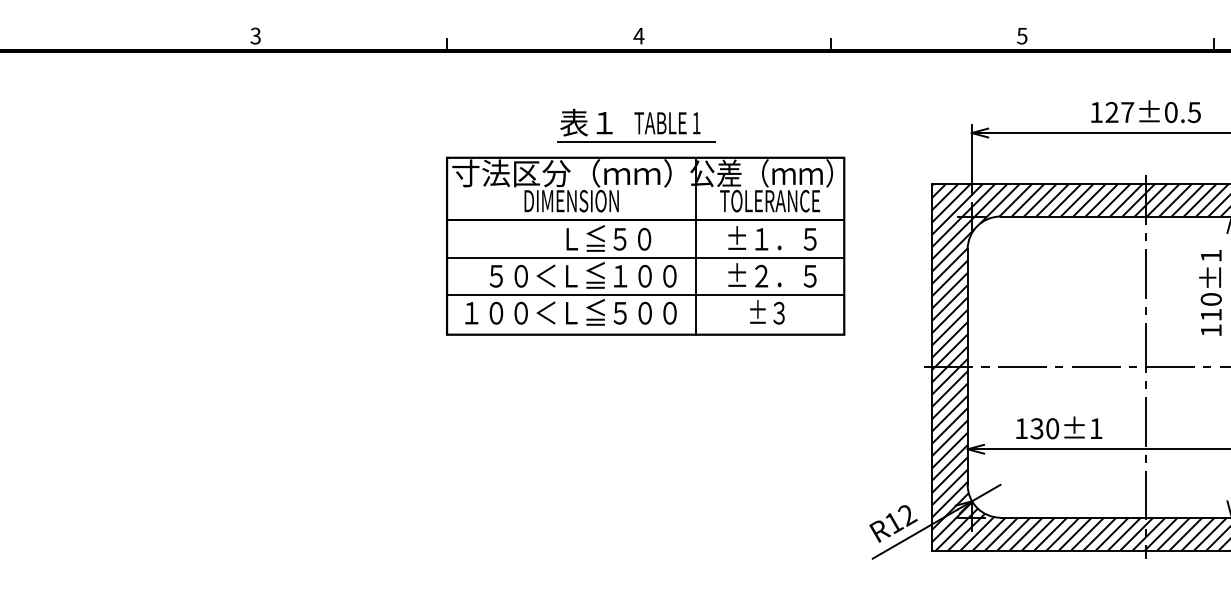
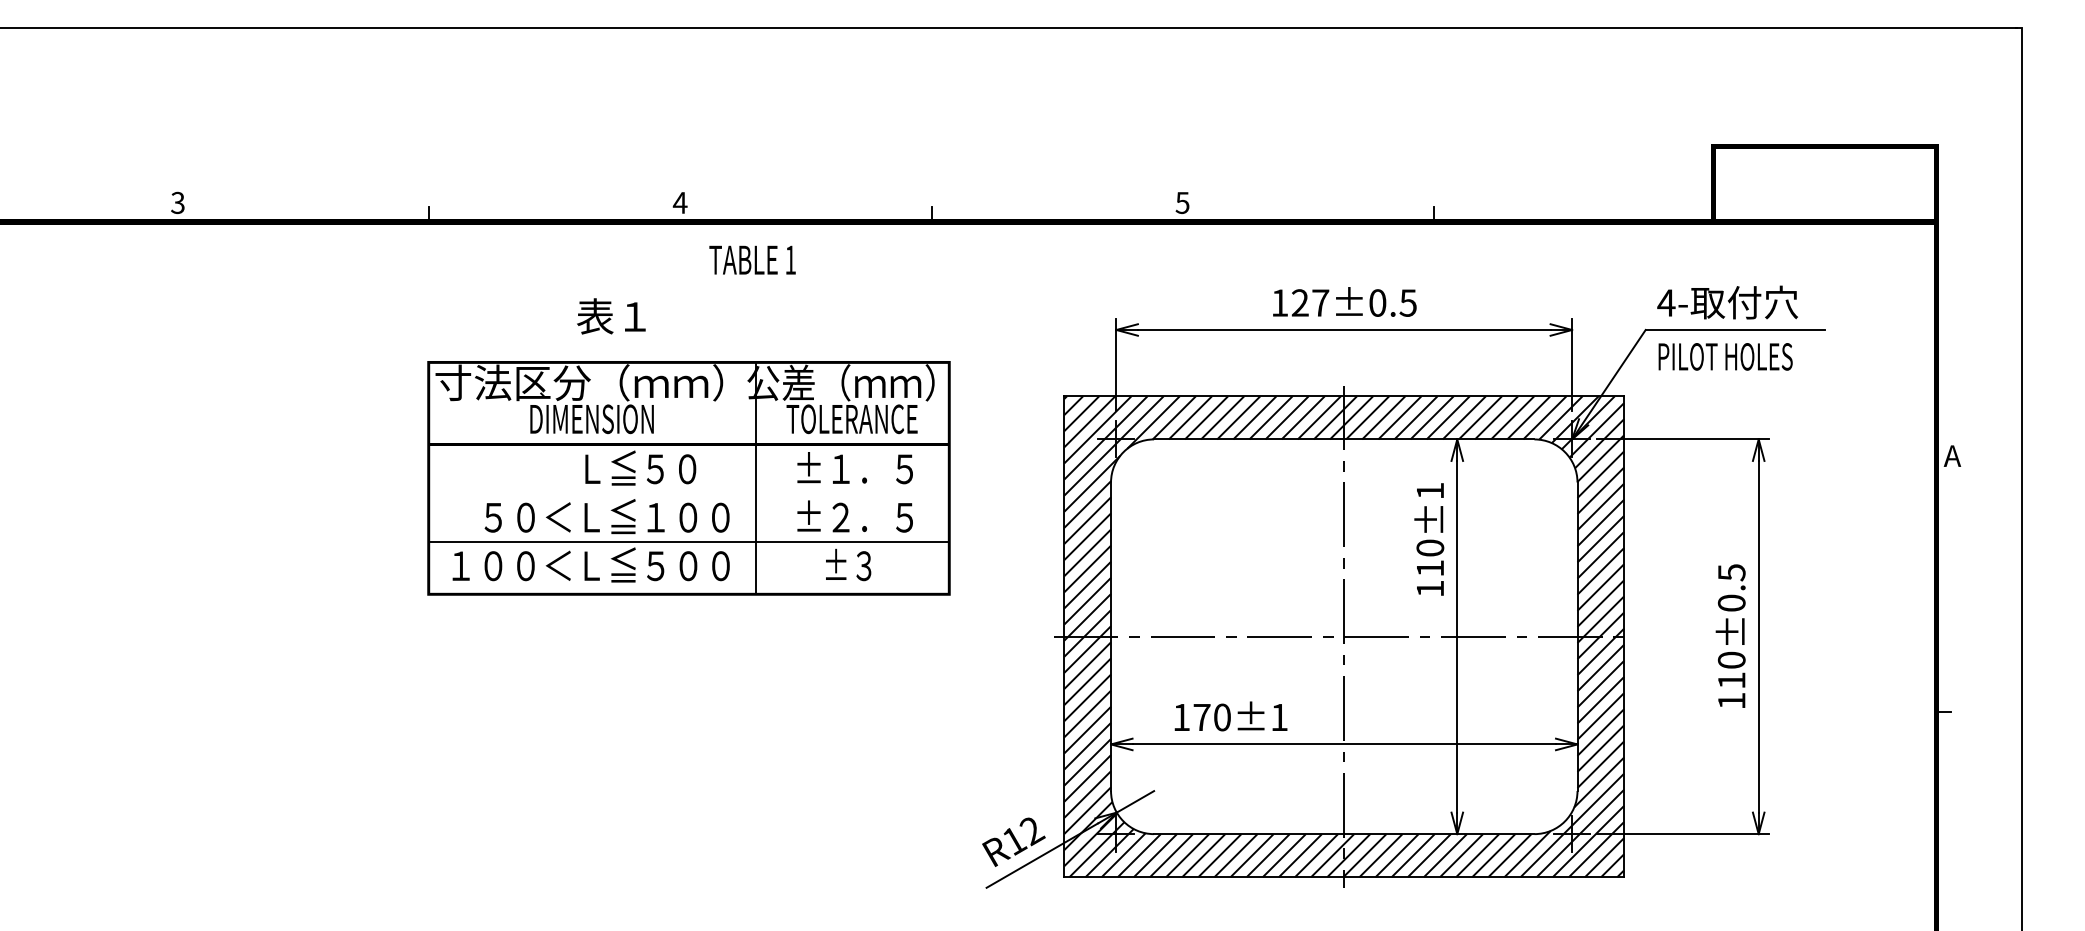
text: (667, 122) -> (752, 259), moved
line: (636, 141) -> (676, 341), removed
line: (645, 257) -> (688, 493), removed
text: (1036, 428) -> (1201, 717), 130±1 -> 170±1

